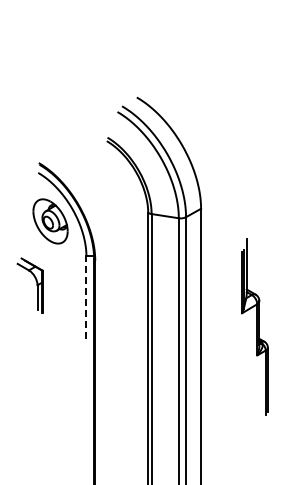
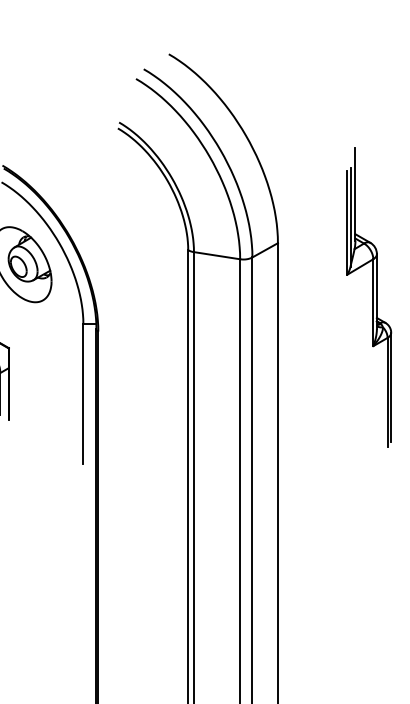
line: (86, 297) -> (83, 393), dashed -> solid
part: (254, 326) -> (368, 297), moved

